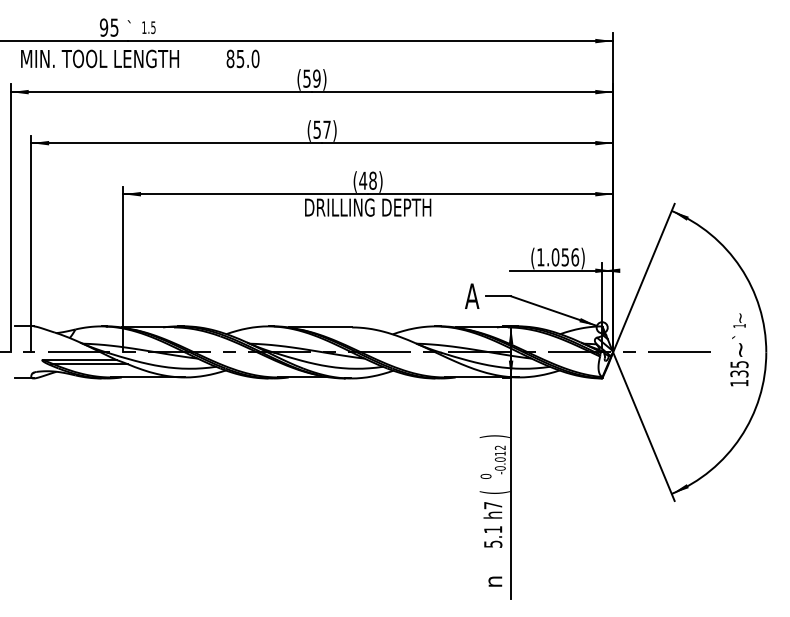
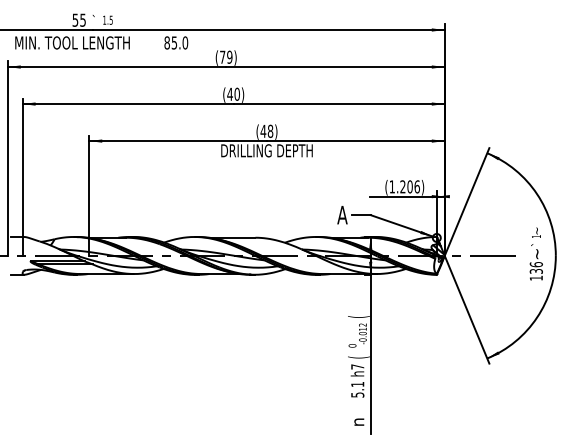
text: (103, 27) -> (75, 20), 95 -> 55
text: (306, 78) -> (222, 57), (59) -> (79)
text: (321, 129) -> (233, 94), (57) -> (40)
text: (560, 257) -> (406, 187), (1.056) -> (1.206)
text: (739, 364) -> (536, 264), 135 -> 136
text: (494, 436) -> (358, 316), ) -> (

